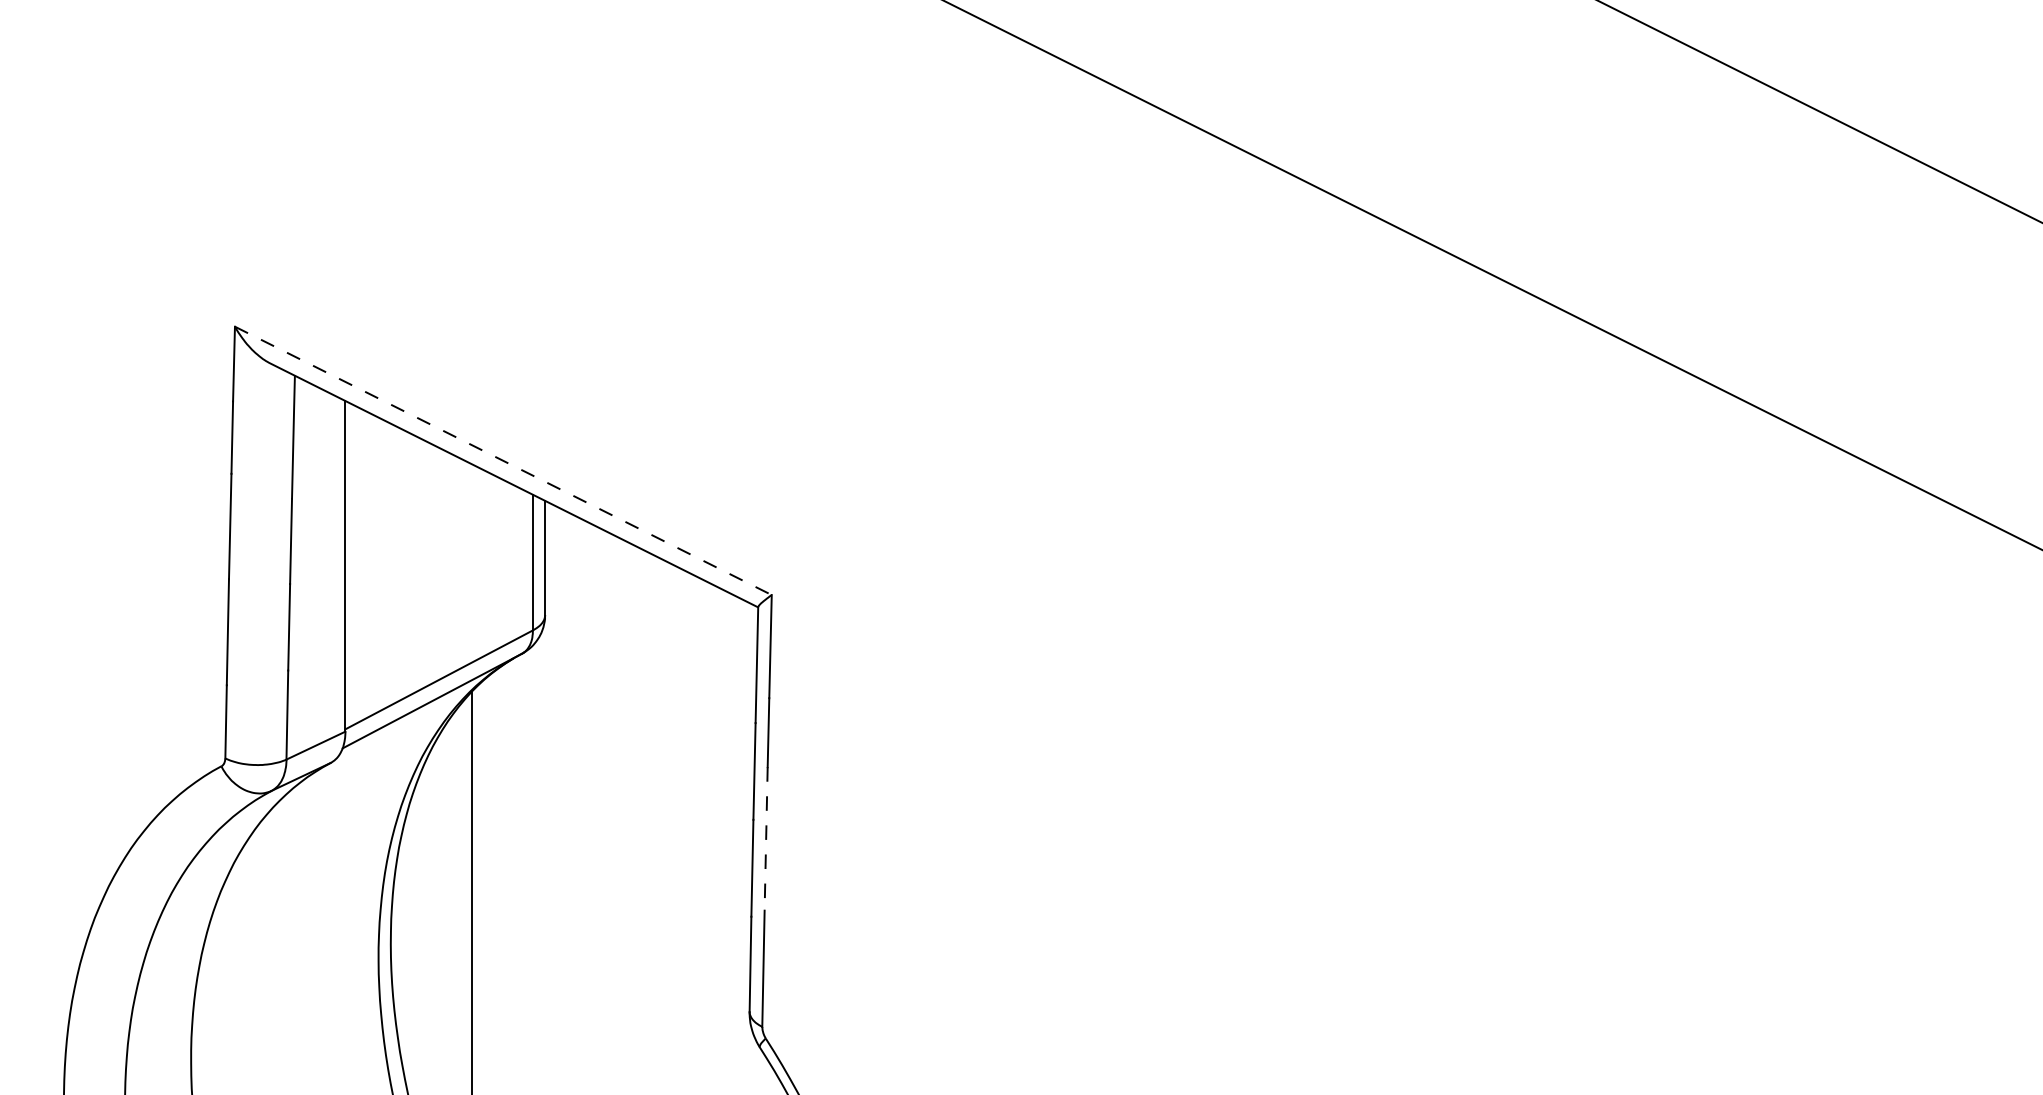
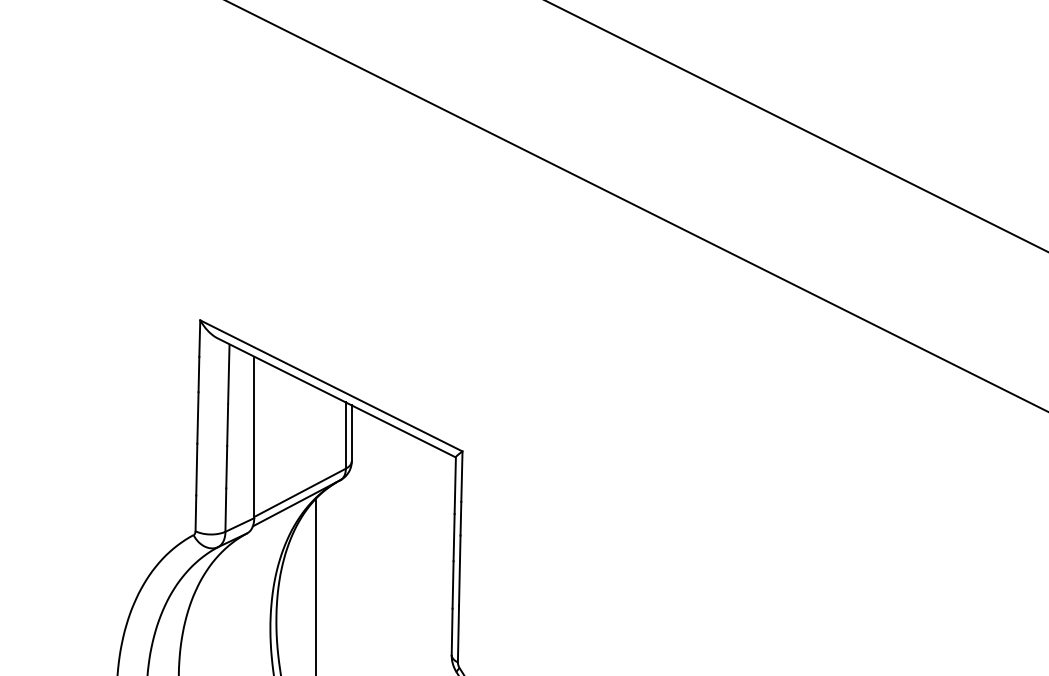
line: (503, 460) -> (331, 385), dashed -> solid
line: (765, 840) -> (459, 571), dashed -> solid

